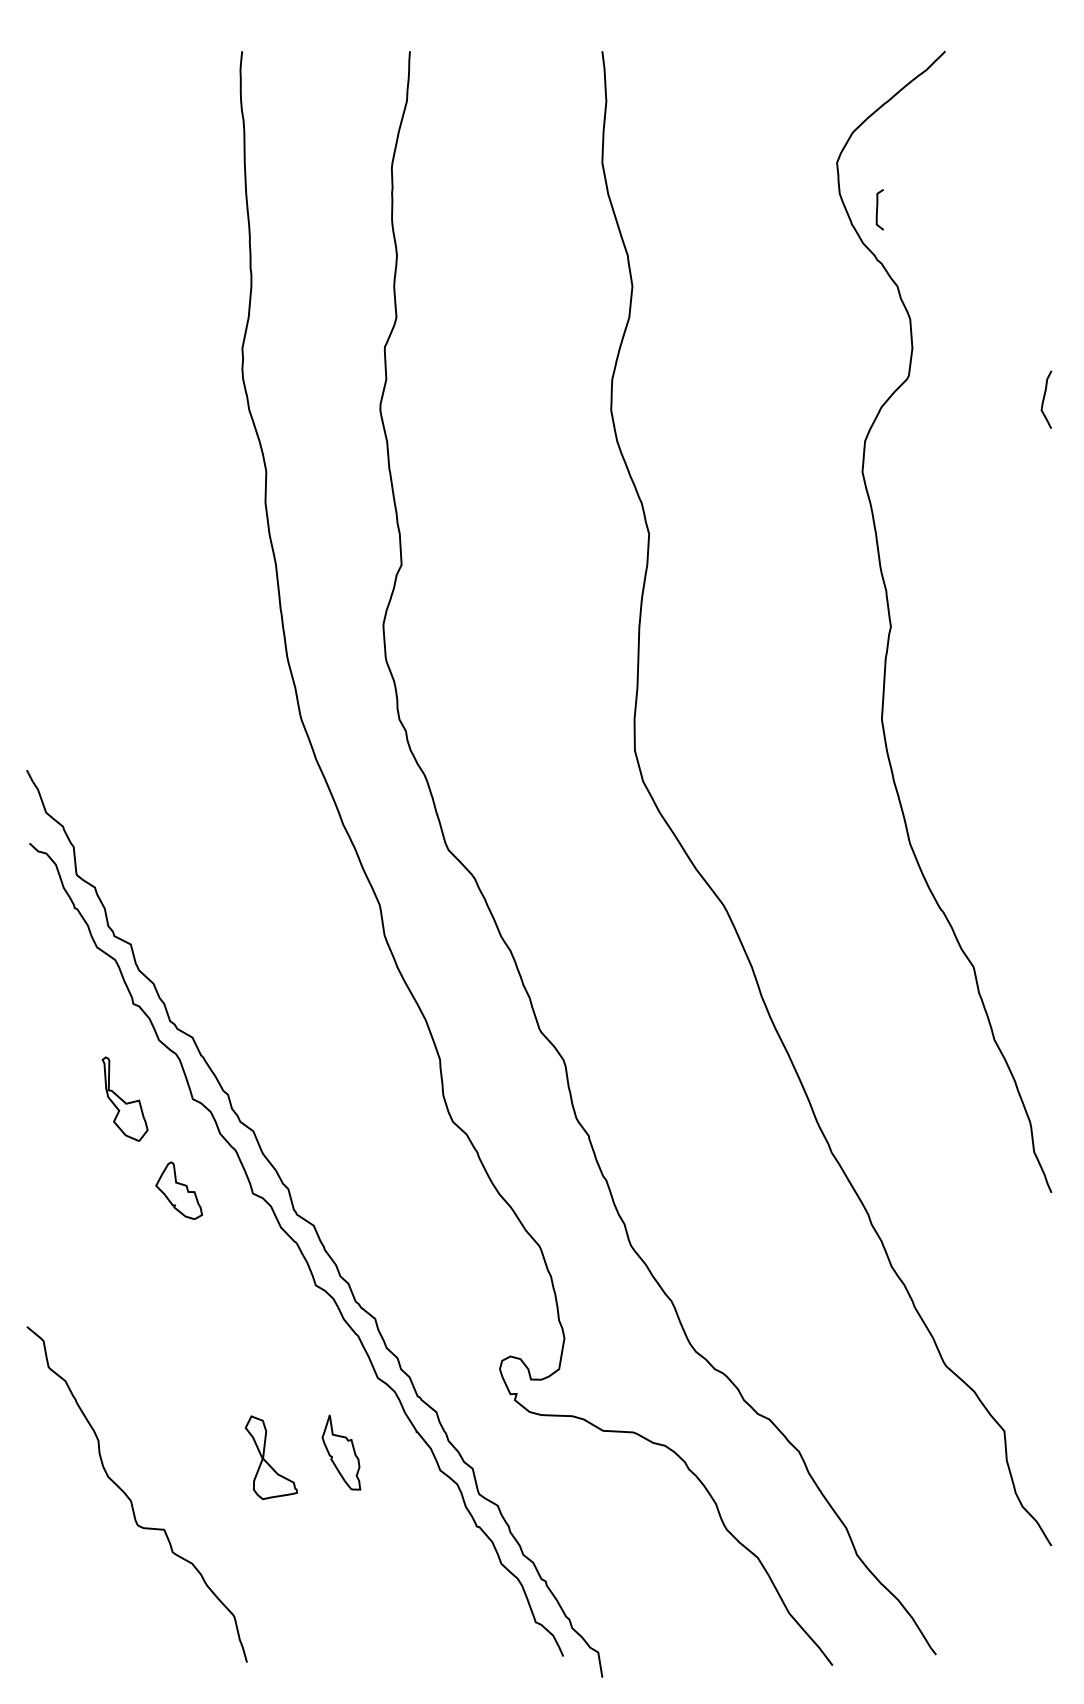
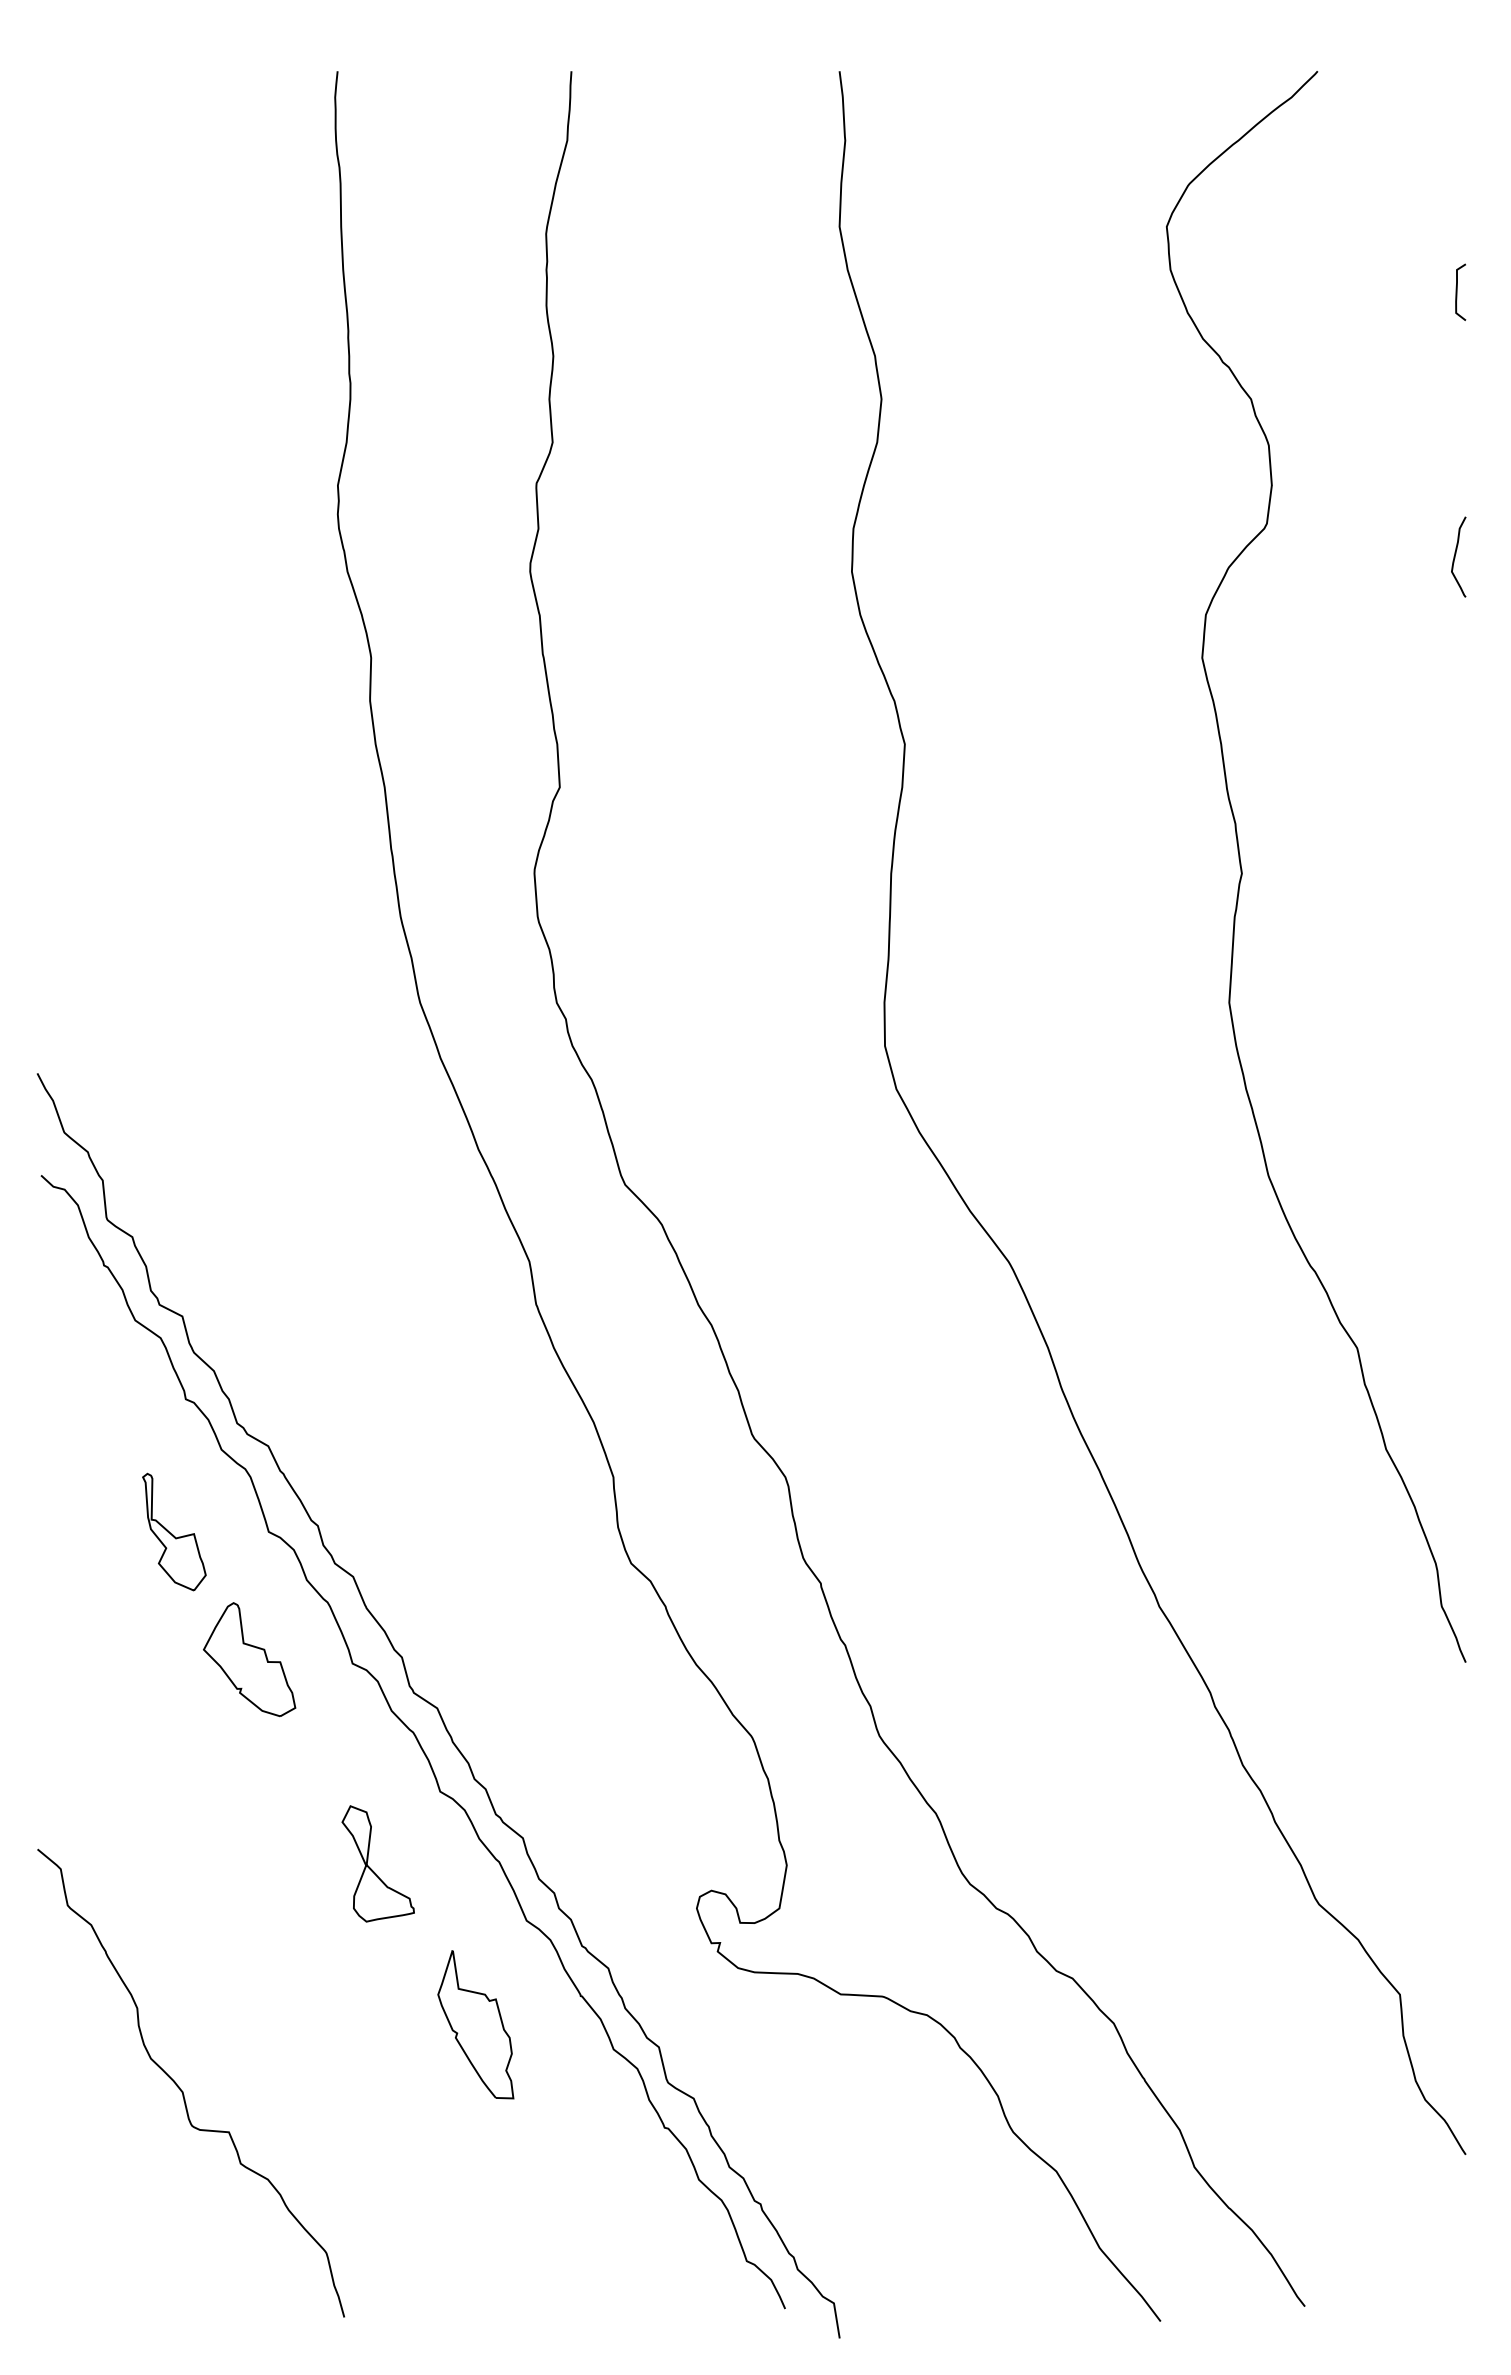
curve: (877, 209) -> (1457, 291), moved
part: (178, 1190) -> (249, 1659), size x1.43
part: (341, 1452) -> (475, 2024), size x1.43
part: (266, 1461) -> (371, 1868), moved

